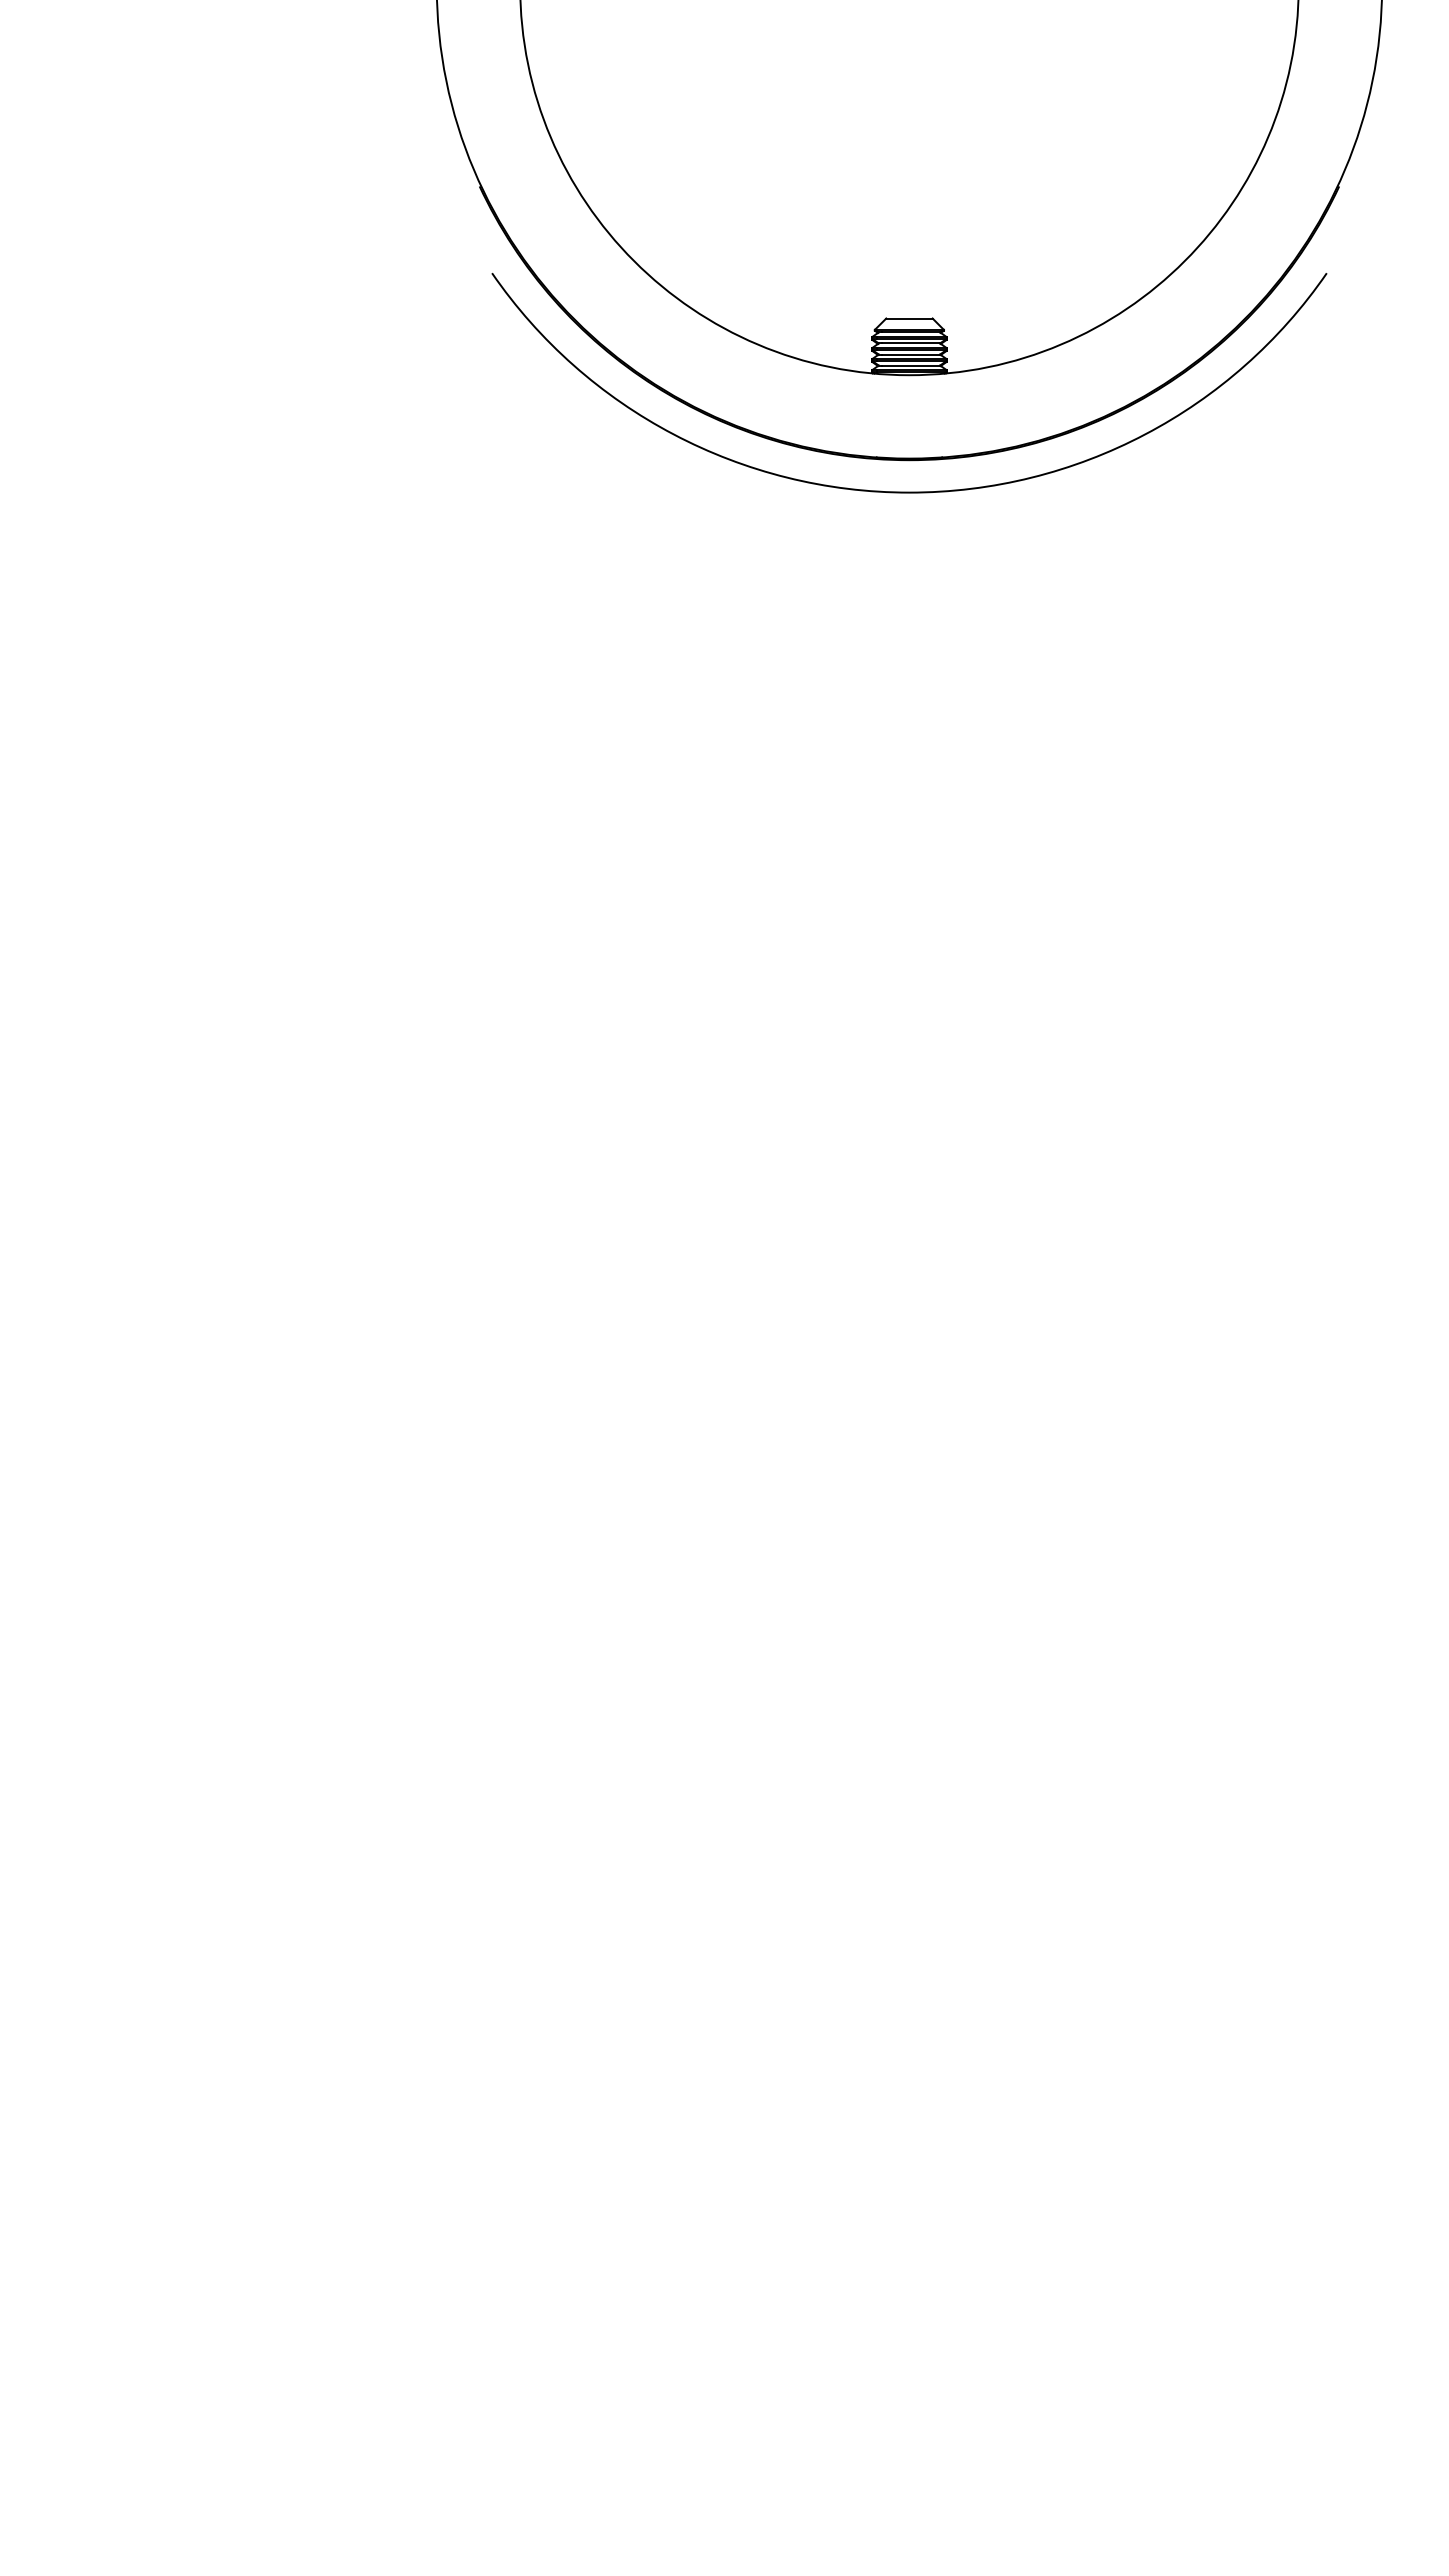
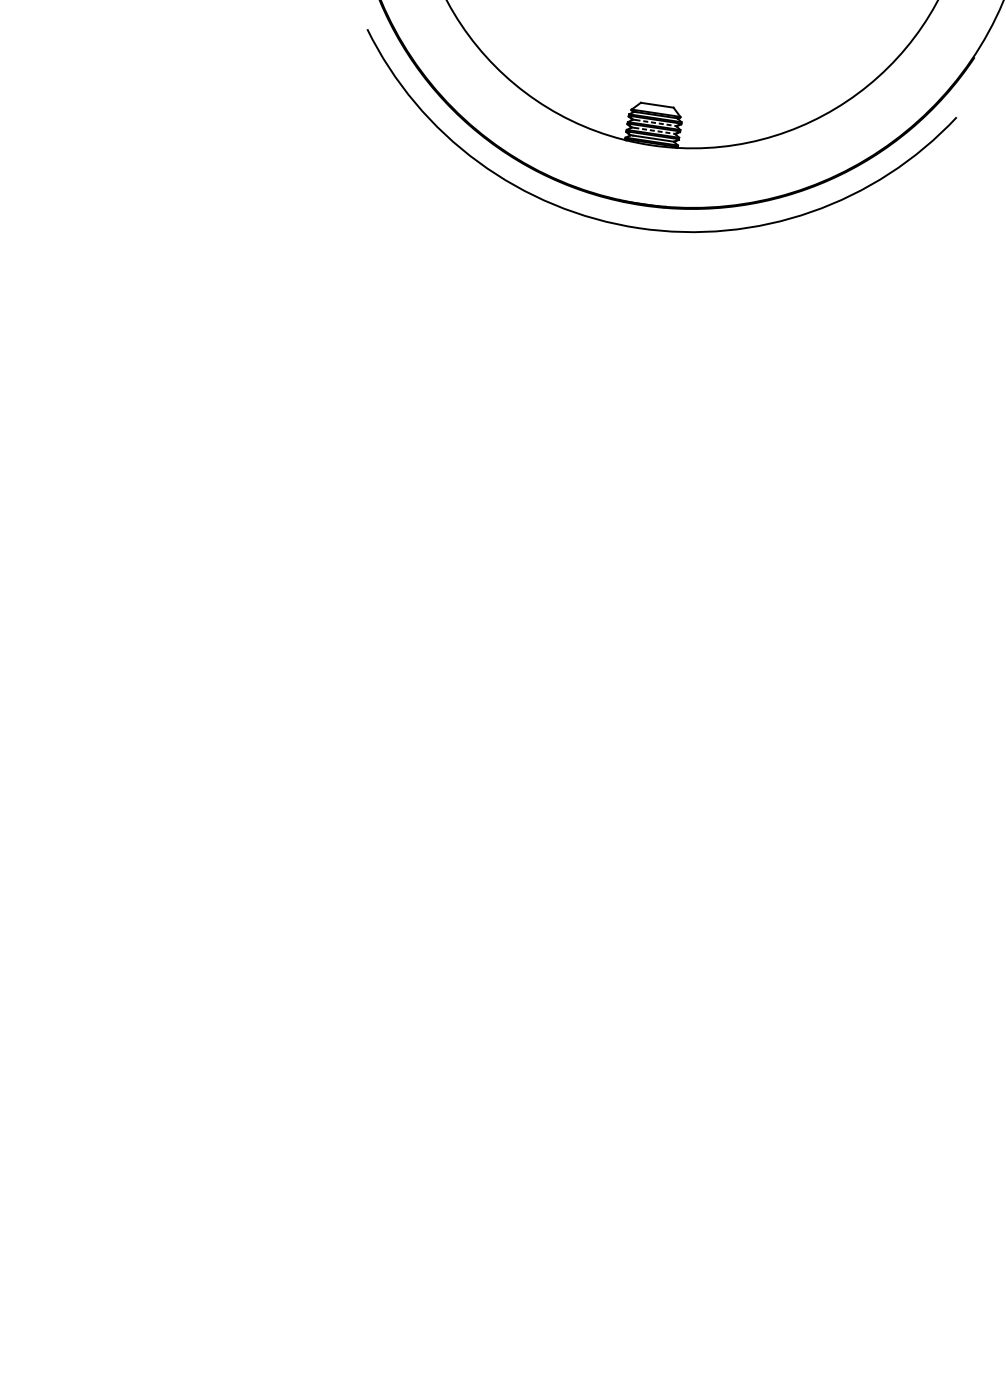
line: (911, 343) -> (656, 123), solid -> dashed
line: (911, 354) -> (654, 130), solid -> dashed

